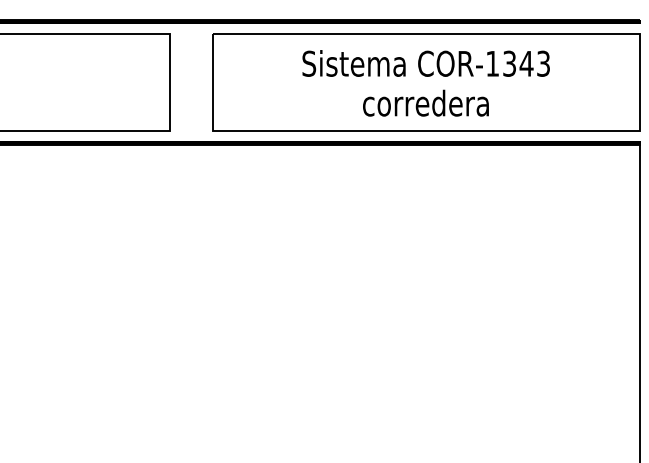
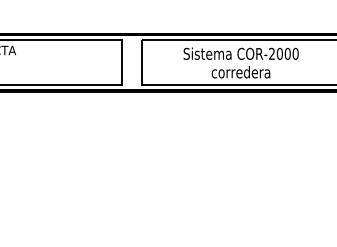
text: (517, 62) -> (283, 53), COR-1343 -> COR-2000

